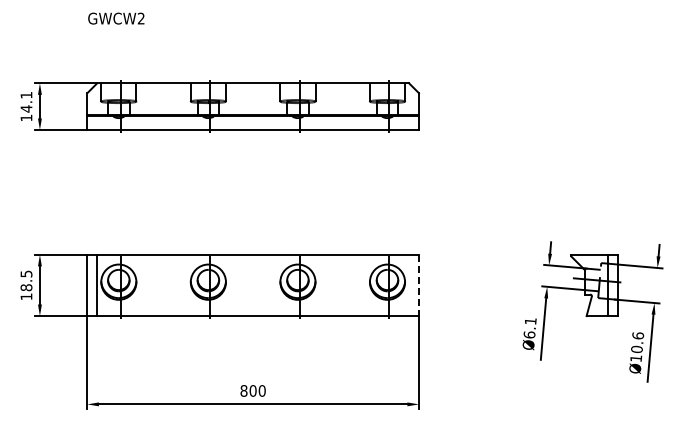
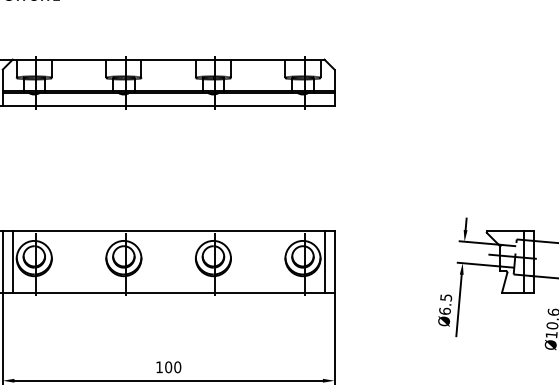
line: (409, 285) -> (324, 261), added
line: (419, 285) -> (334, 261), dashed -> solid
text: (530, 321) -> (445, 297), Ø6.1 -> Ø6.5
text: (243, 390) -> (158, 366), 800 -> 100

